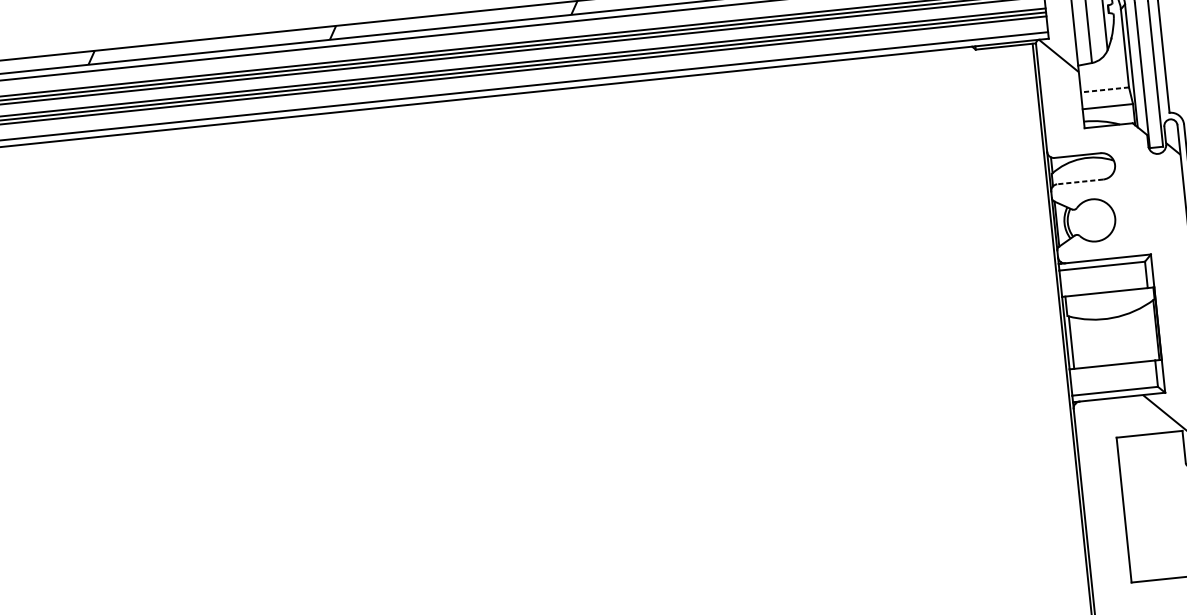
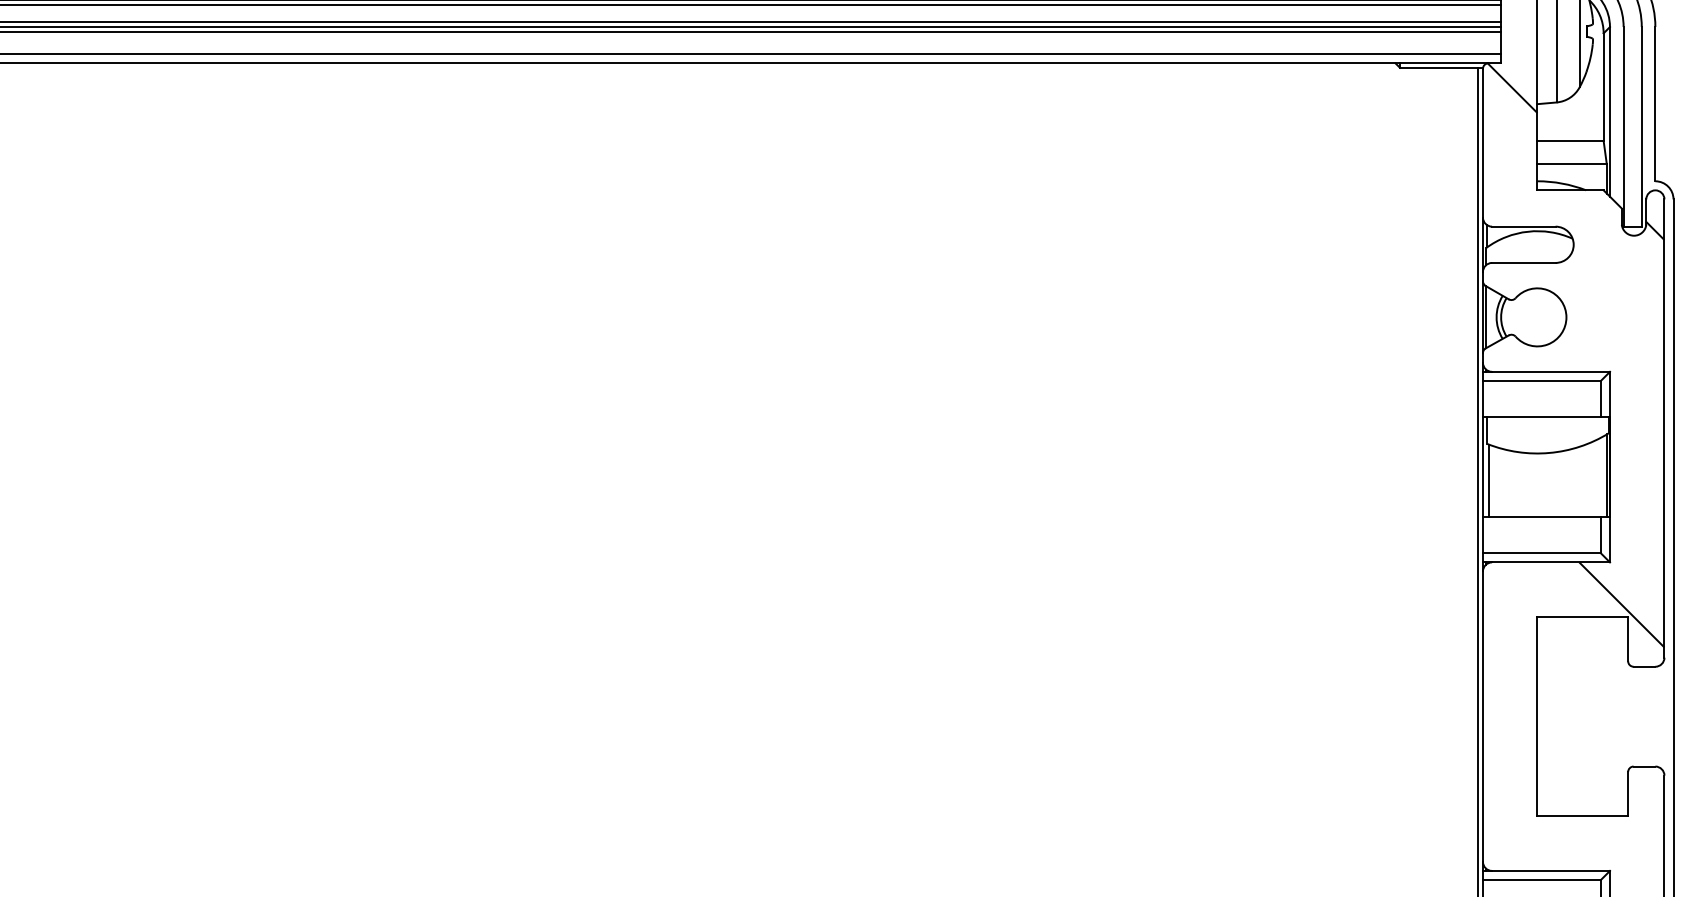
line: (1104, 89) -> (1570, 140), dashed -> solid
line: (1079, 181) -> (1523, 262), dashed -> solid

